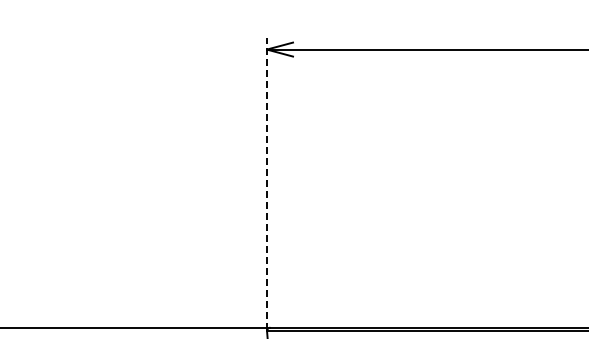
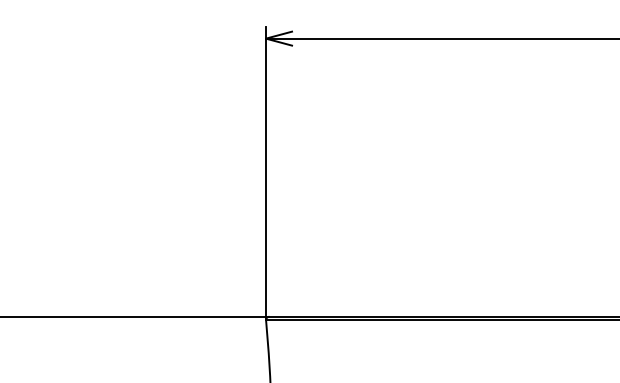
line: (267, 184) -> (266, 173), dashed -> solid

